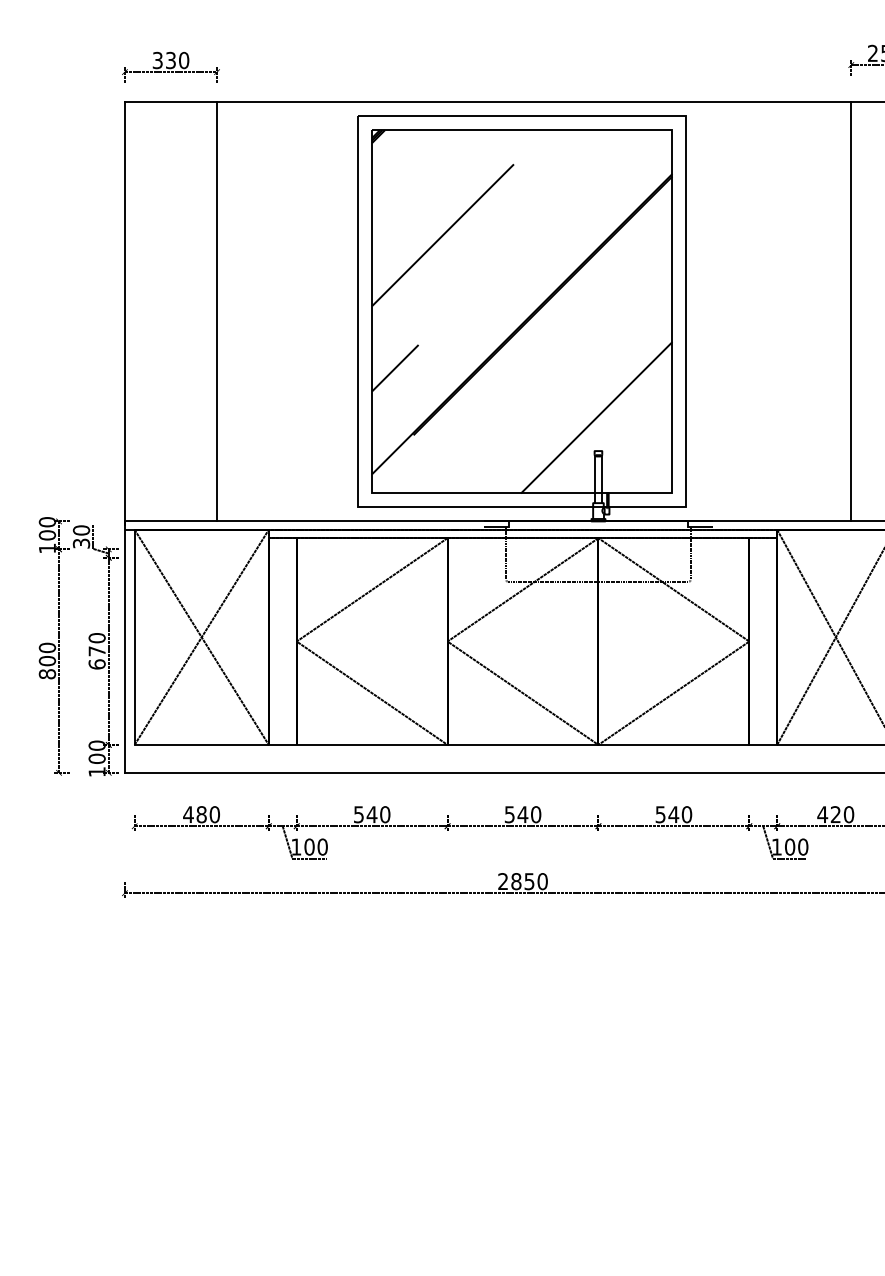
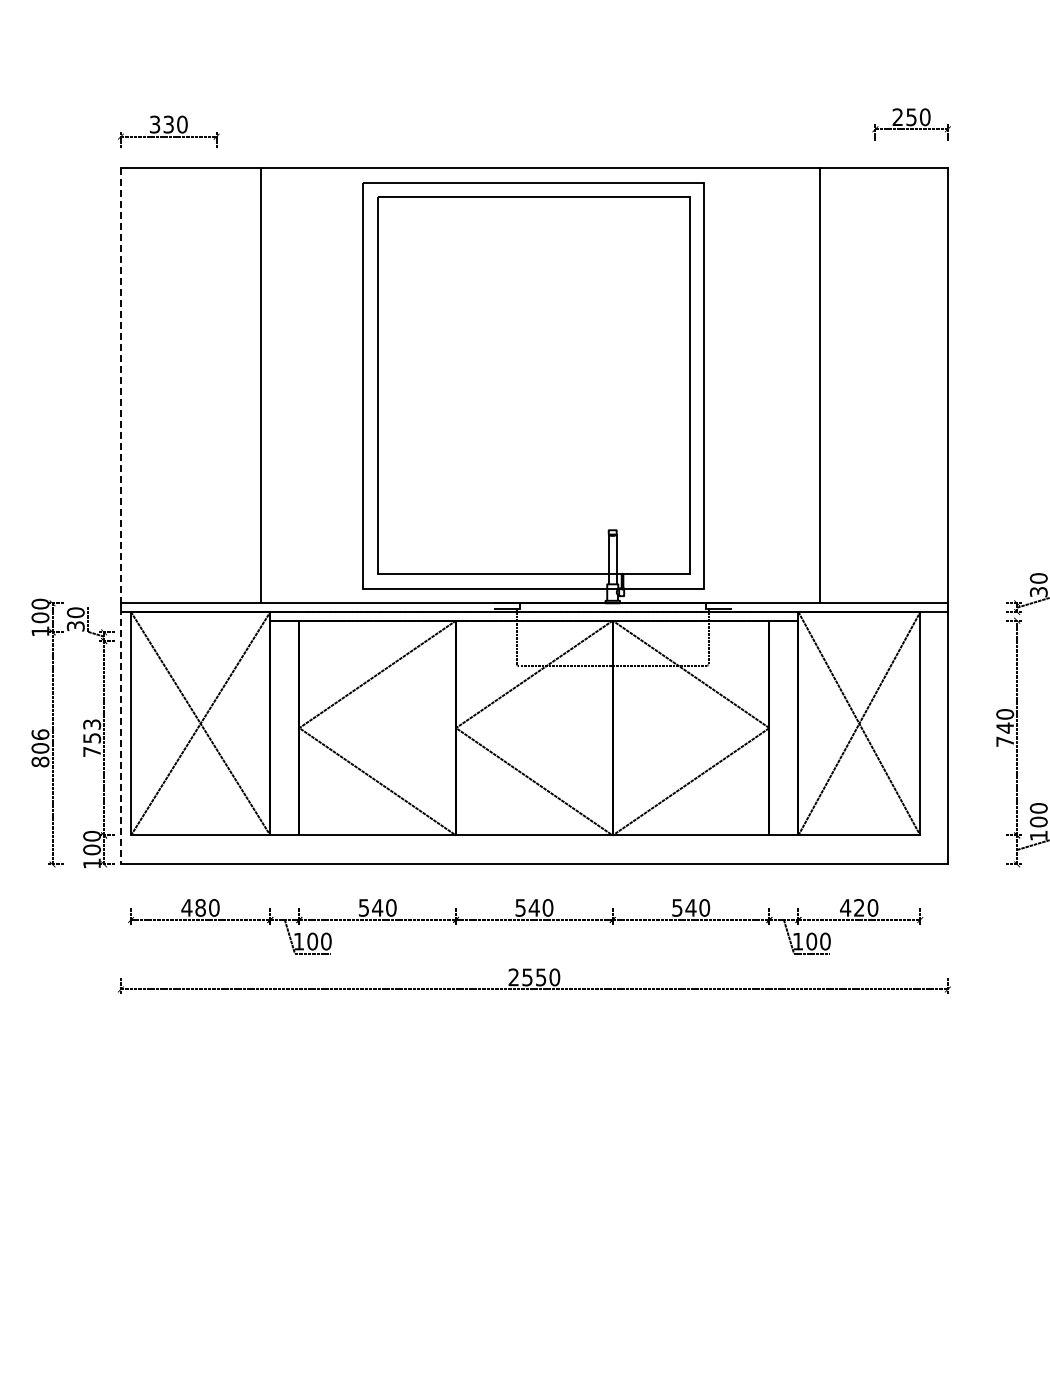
line: (216, 311) -> (260, 385), moved
hatch: (522, 311) -> (533, 385), removed
line: (851, 311) -> (820, 385), moved
line: (124, 437) -> (120, 516), solid -> dashed
text: (46, 647) -> (39, 734), 800 -> 806
text: (97, 651) -> (92, 738), 670 -> 753
text: (516, 881) -> (527, 977), 2850 -> 2550

